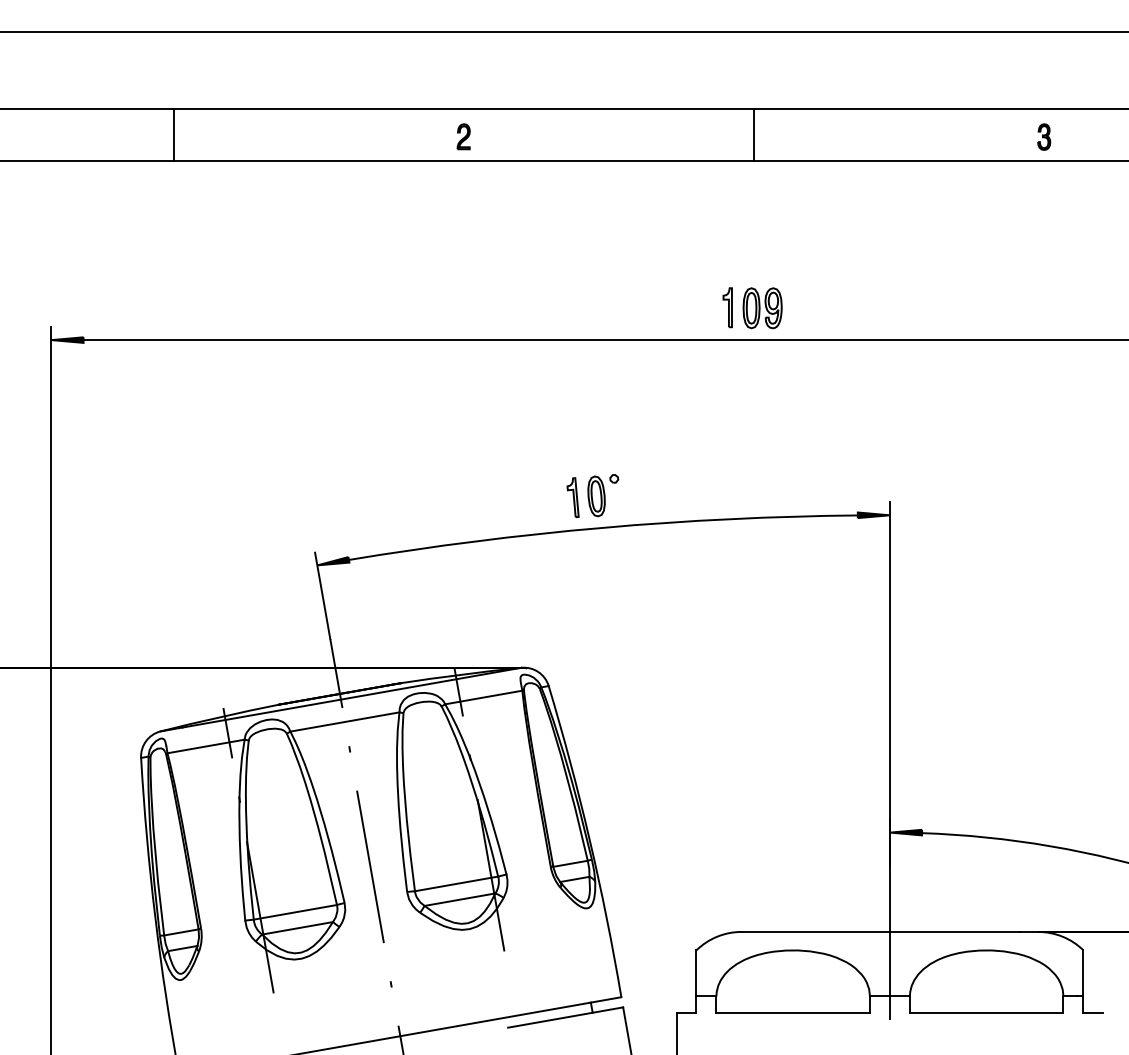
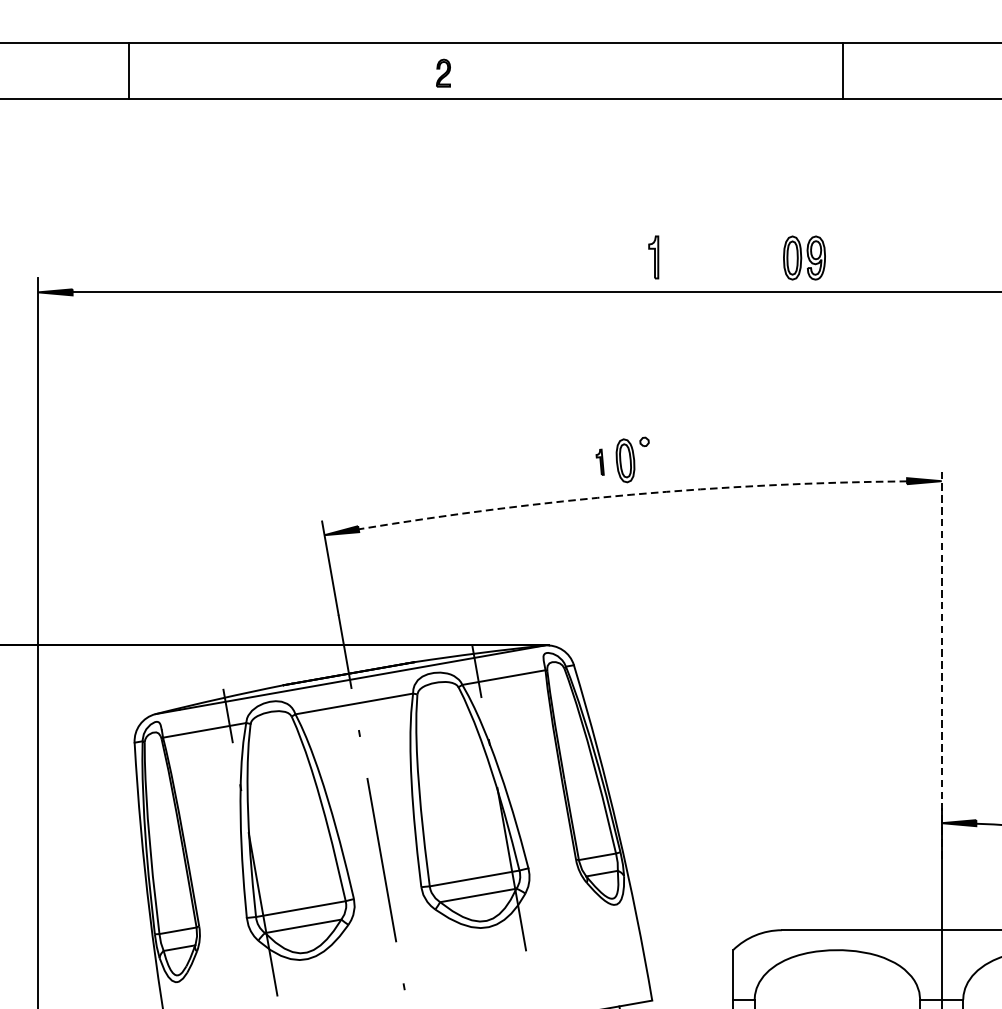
line: (173, 134) -> (128, 70), moved
line: (754, 134) -> (843, 70), moved
part: (463, 136) -> (443, 72), moved
part: (727, 307) -> (653, 257), moved
part: (572, 497) -> (599, 462), size x0.6
arc: (602, 527) -> (631, 494), solid -> dashed
line: (889, 683) -> (941, 662), solid -> dashed

